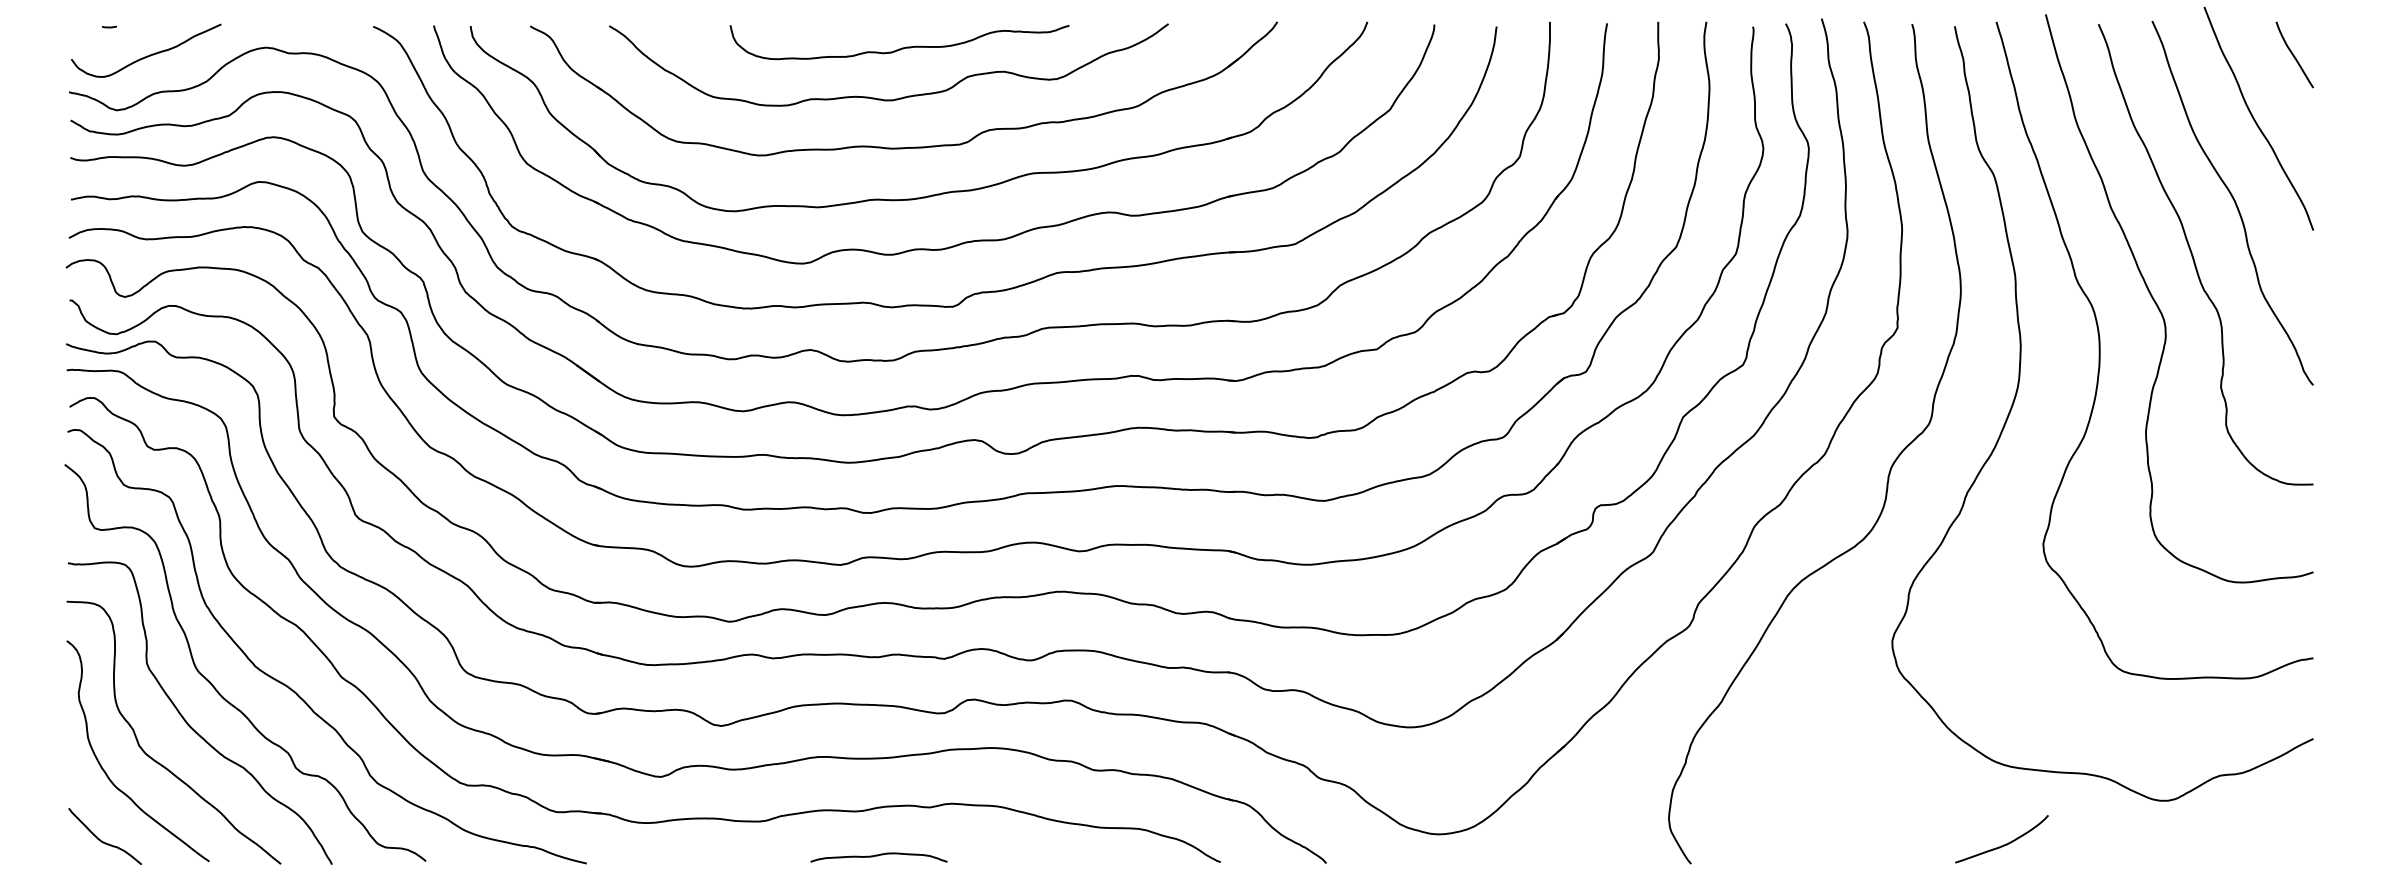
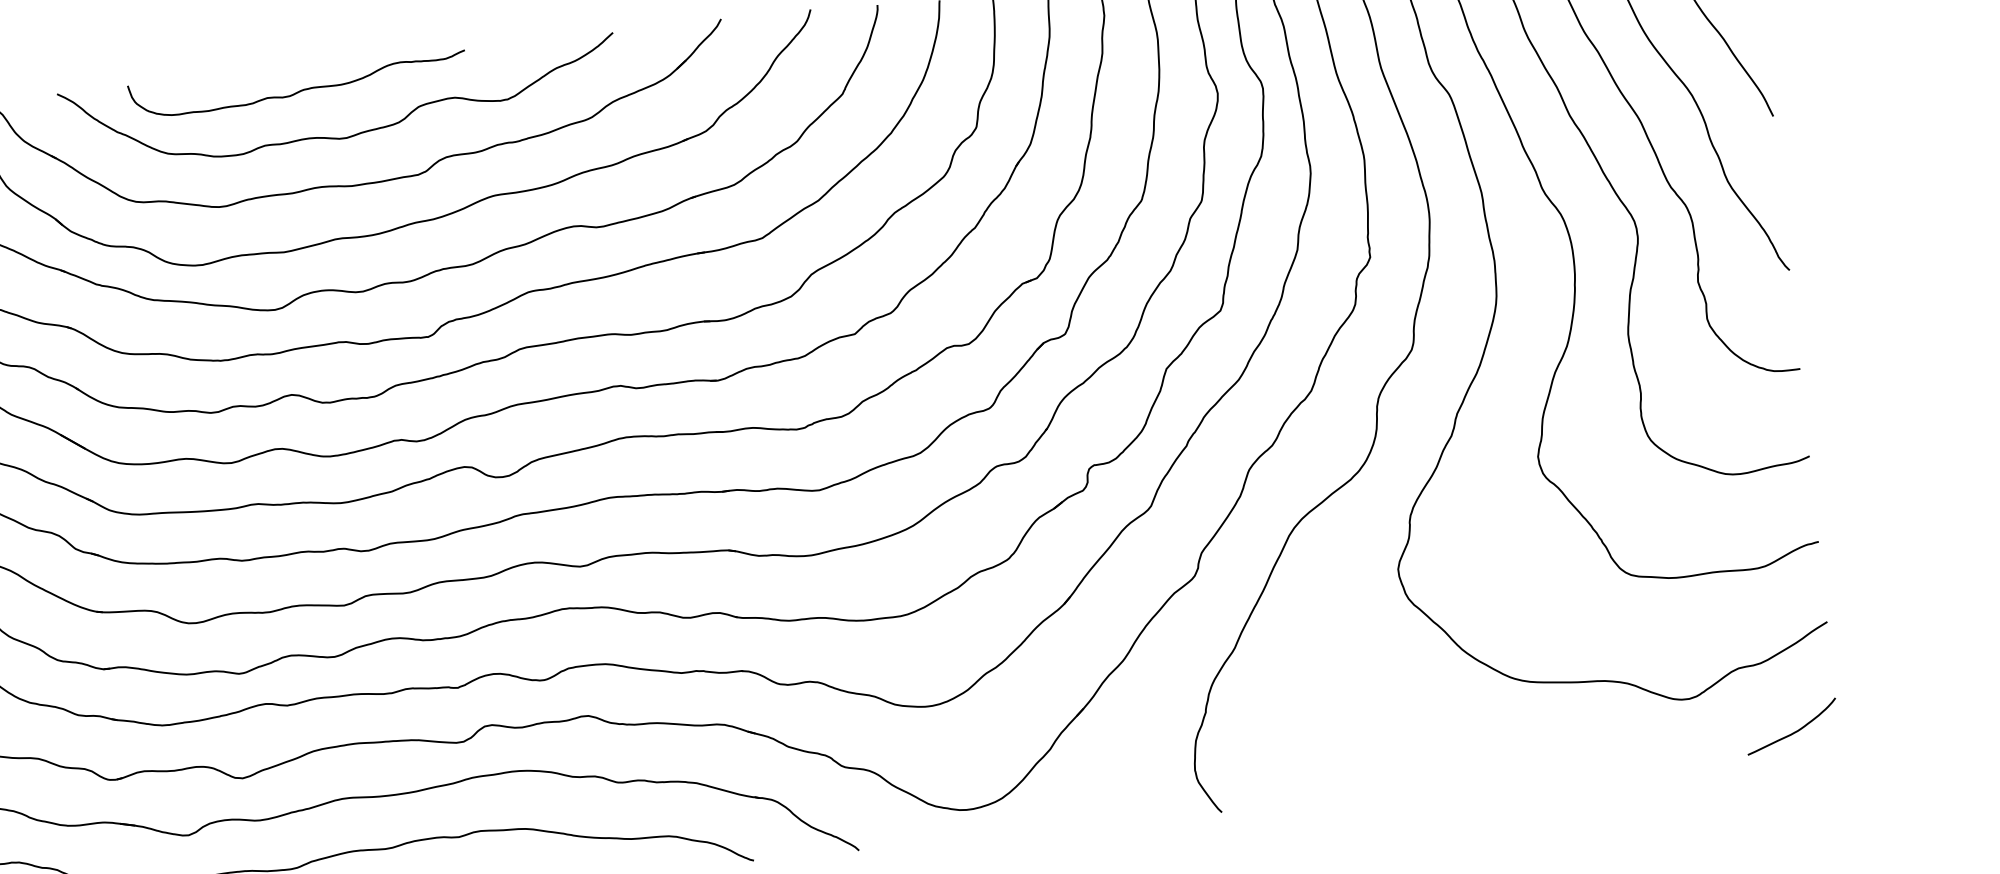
curve: (902, 47) -> (301, 89), moved
curve: (2003, 844) -> (1793, 731), moved

